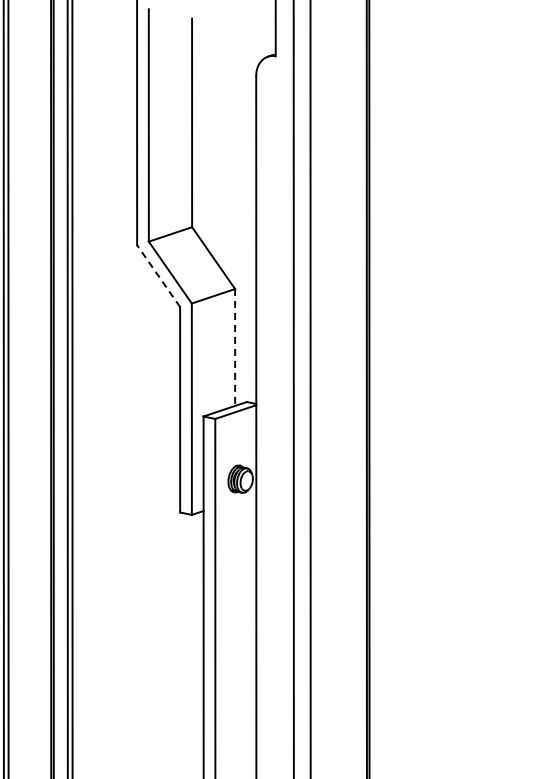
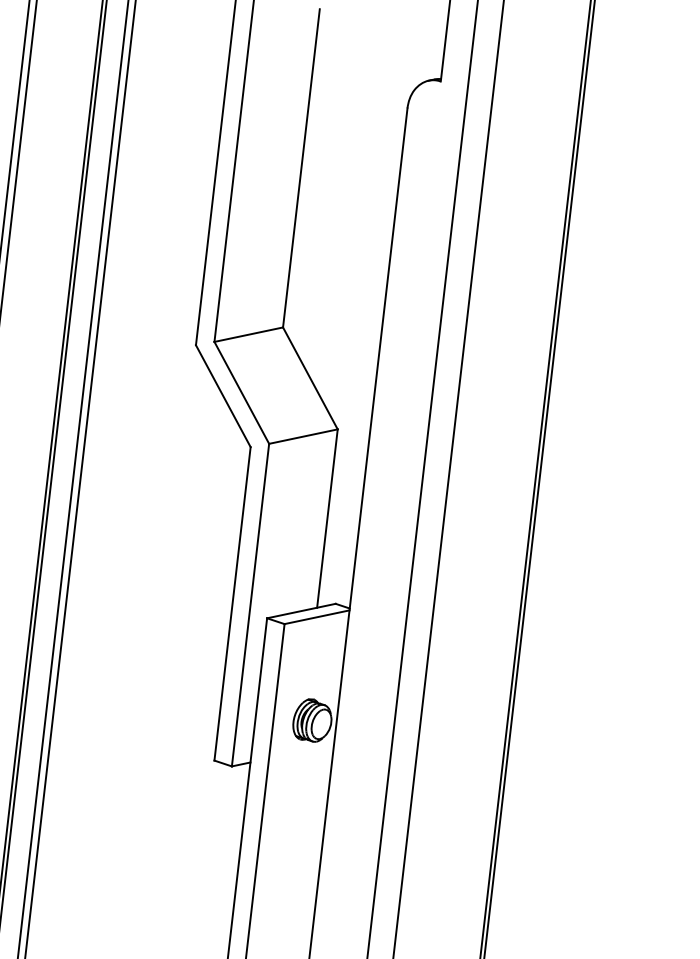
line: (158, 276) -> (223, 396), dashed -> solid
line: (235, 347) -> (327, 518), dashed -> solid

